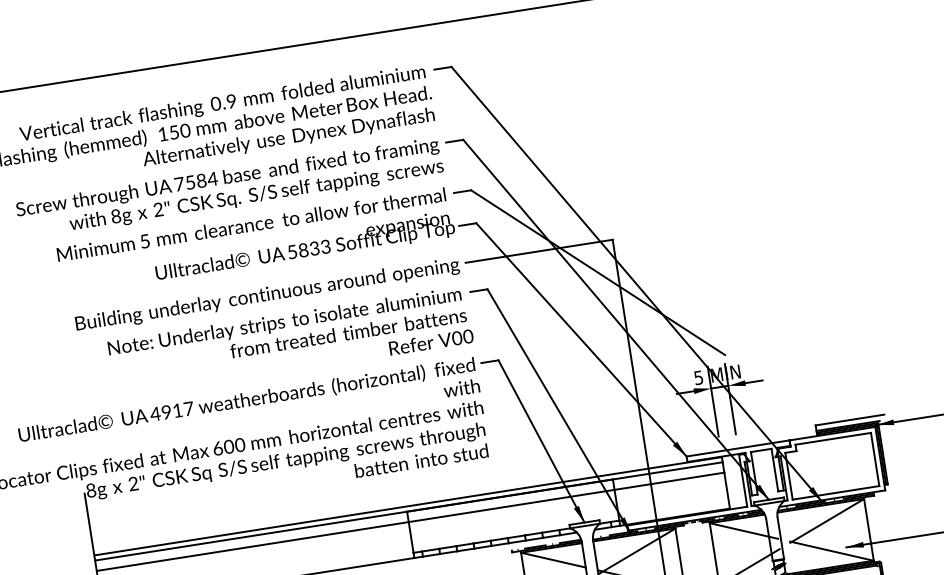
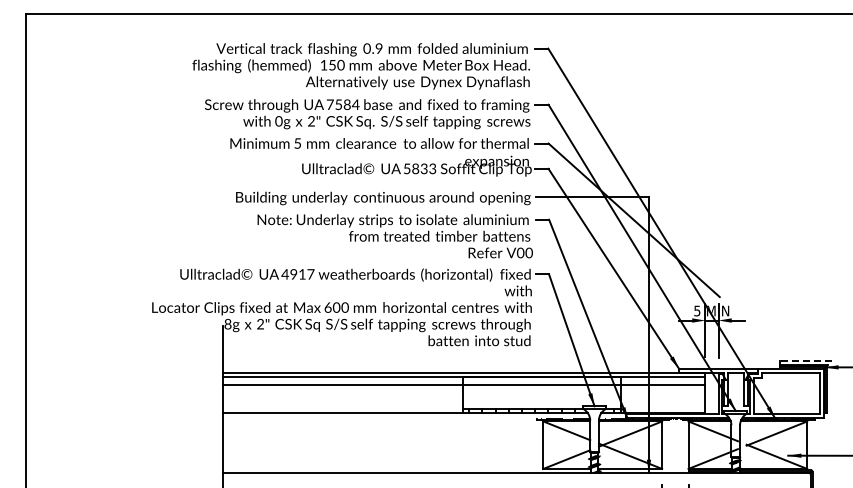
text: (115, 216) -> (278, 121), 8g -> 0g
line: (849, 420) -> (805, 360), solid -> dashed

